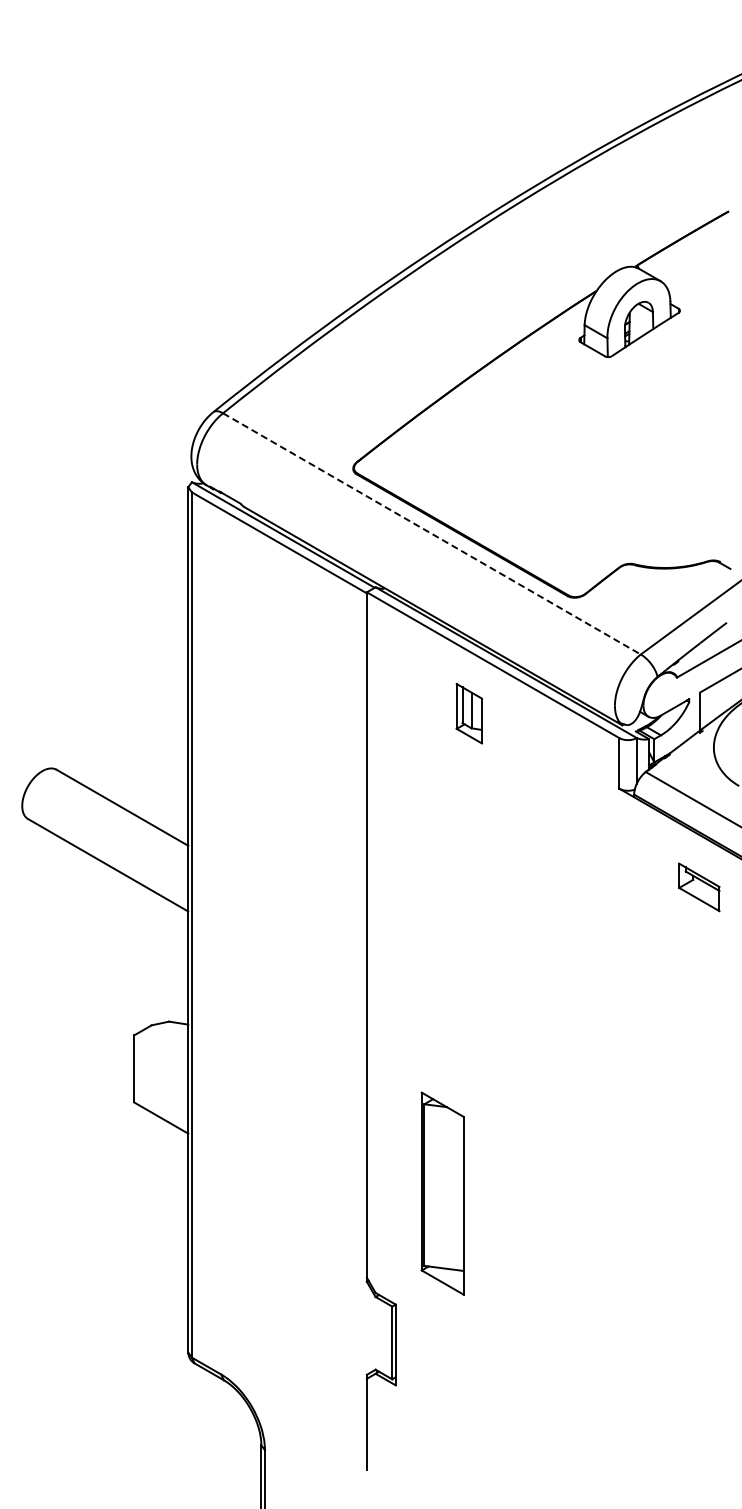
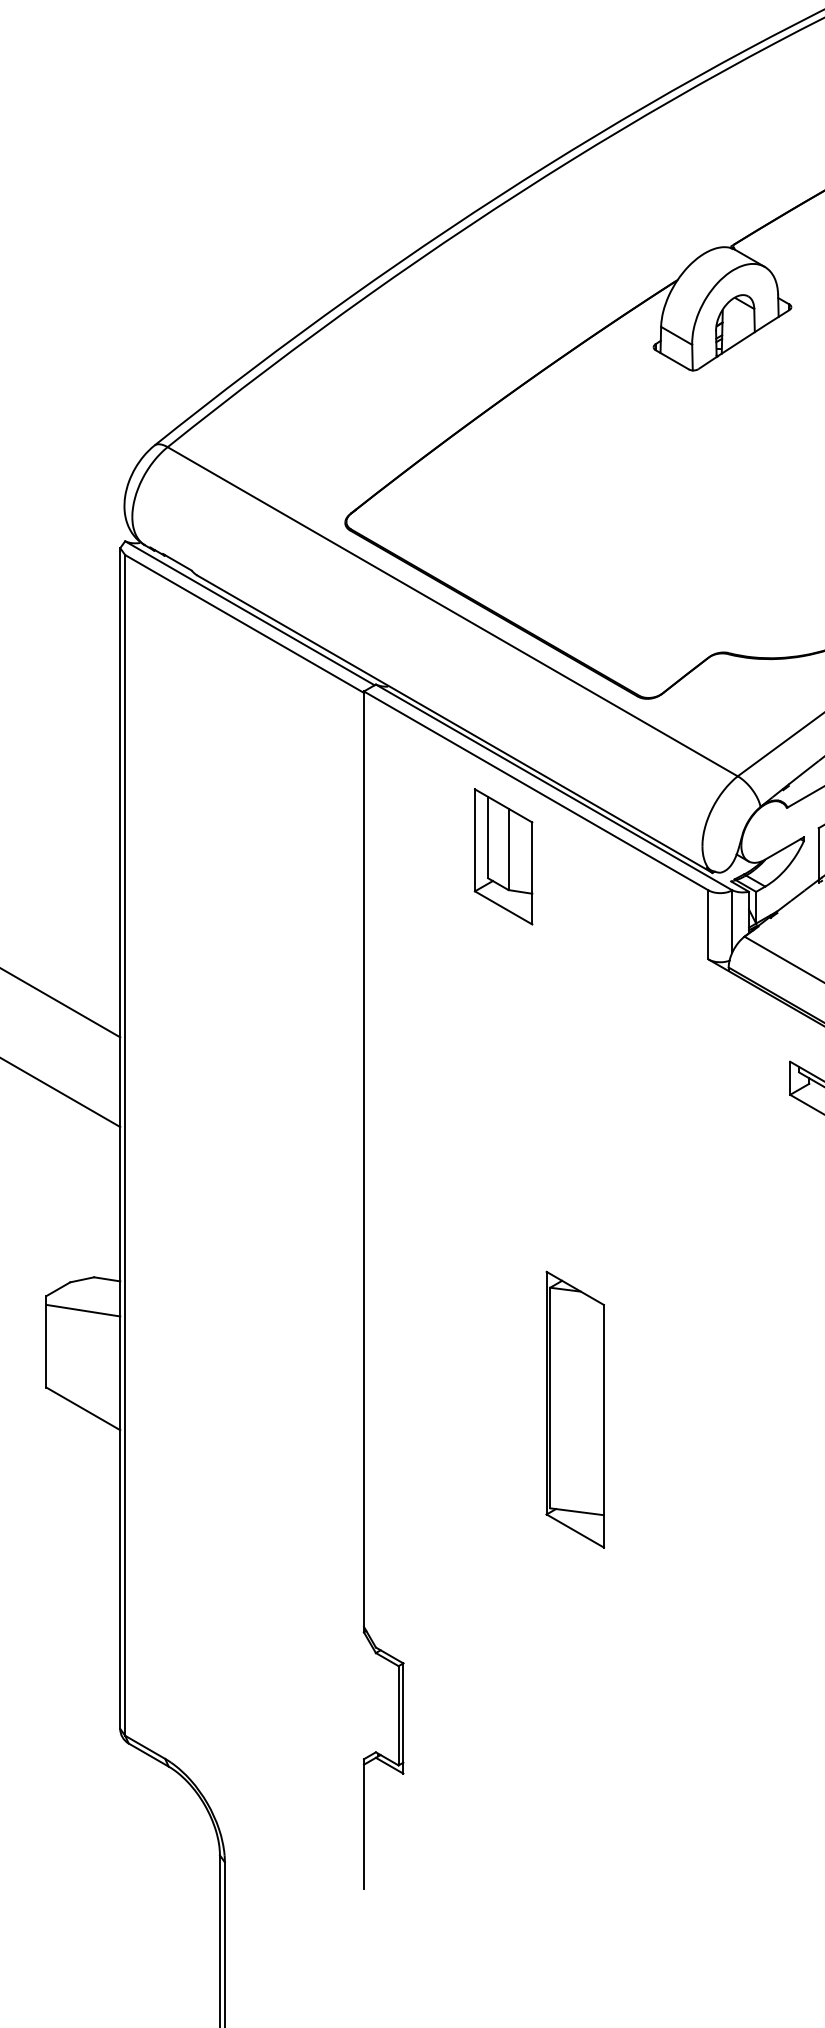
line: (432, 534) -> (453, 612), dashed -> solid
part: (469, 713) -> (503, 856), size x1.67
line: (161, 1045) -> (83, 1309), added
part: (442, 1193) -> (574, 1409), moved

